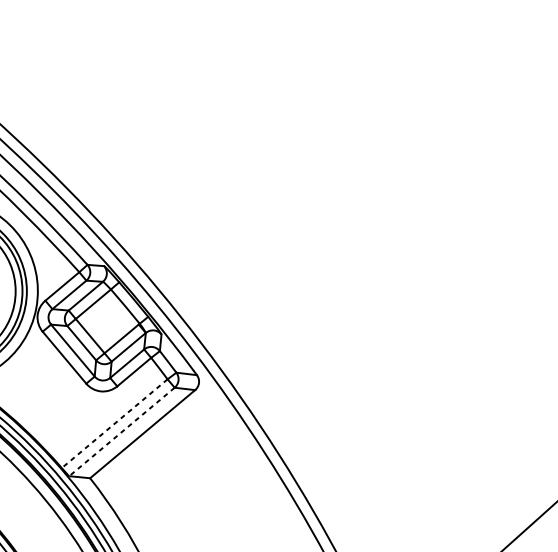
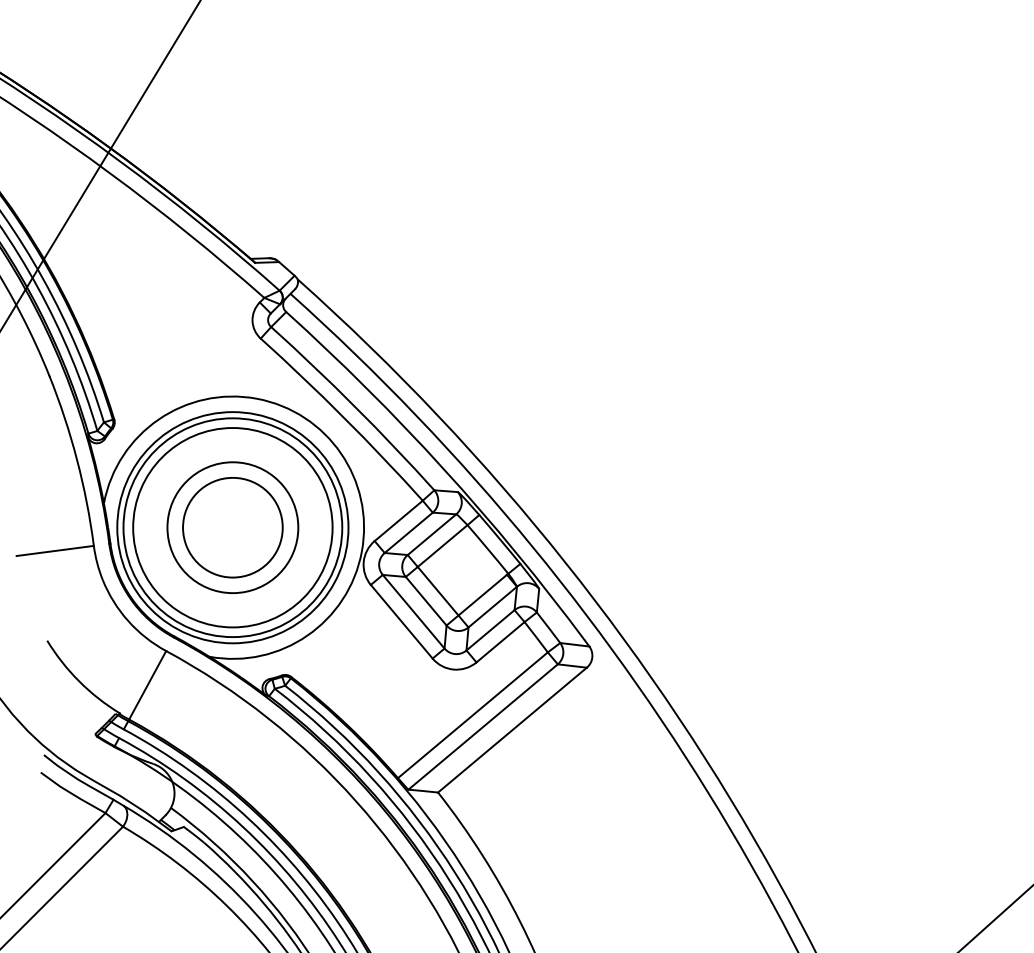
line: (114, 423) -> (472, 715), dashed -> solid
line: (121, 432) -> (482, 727), dashed -> solid

